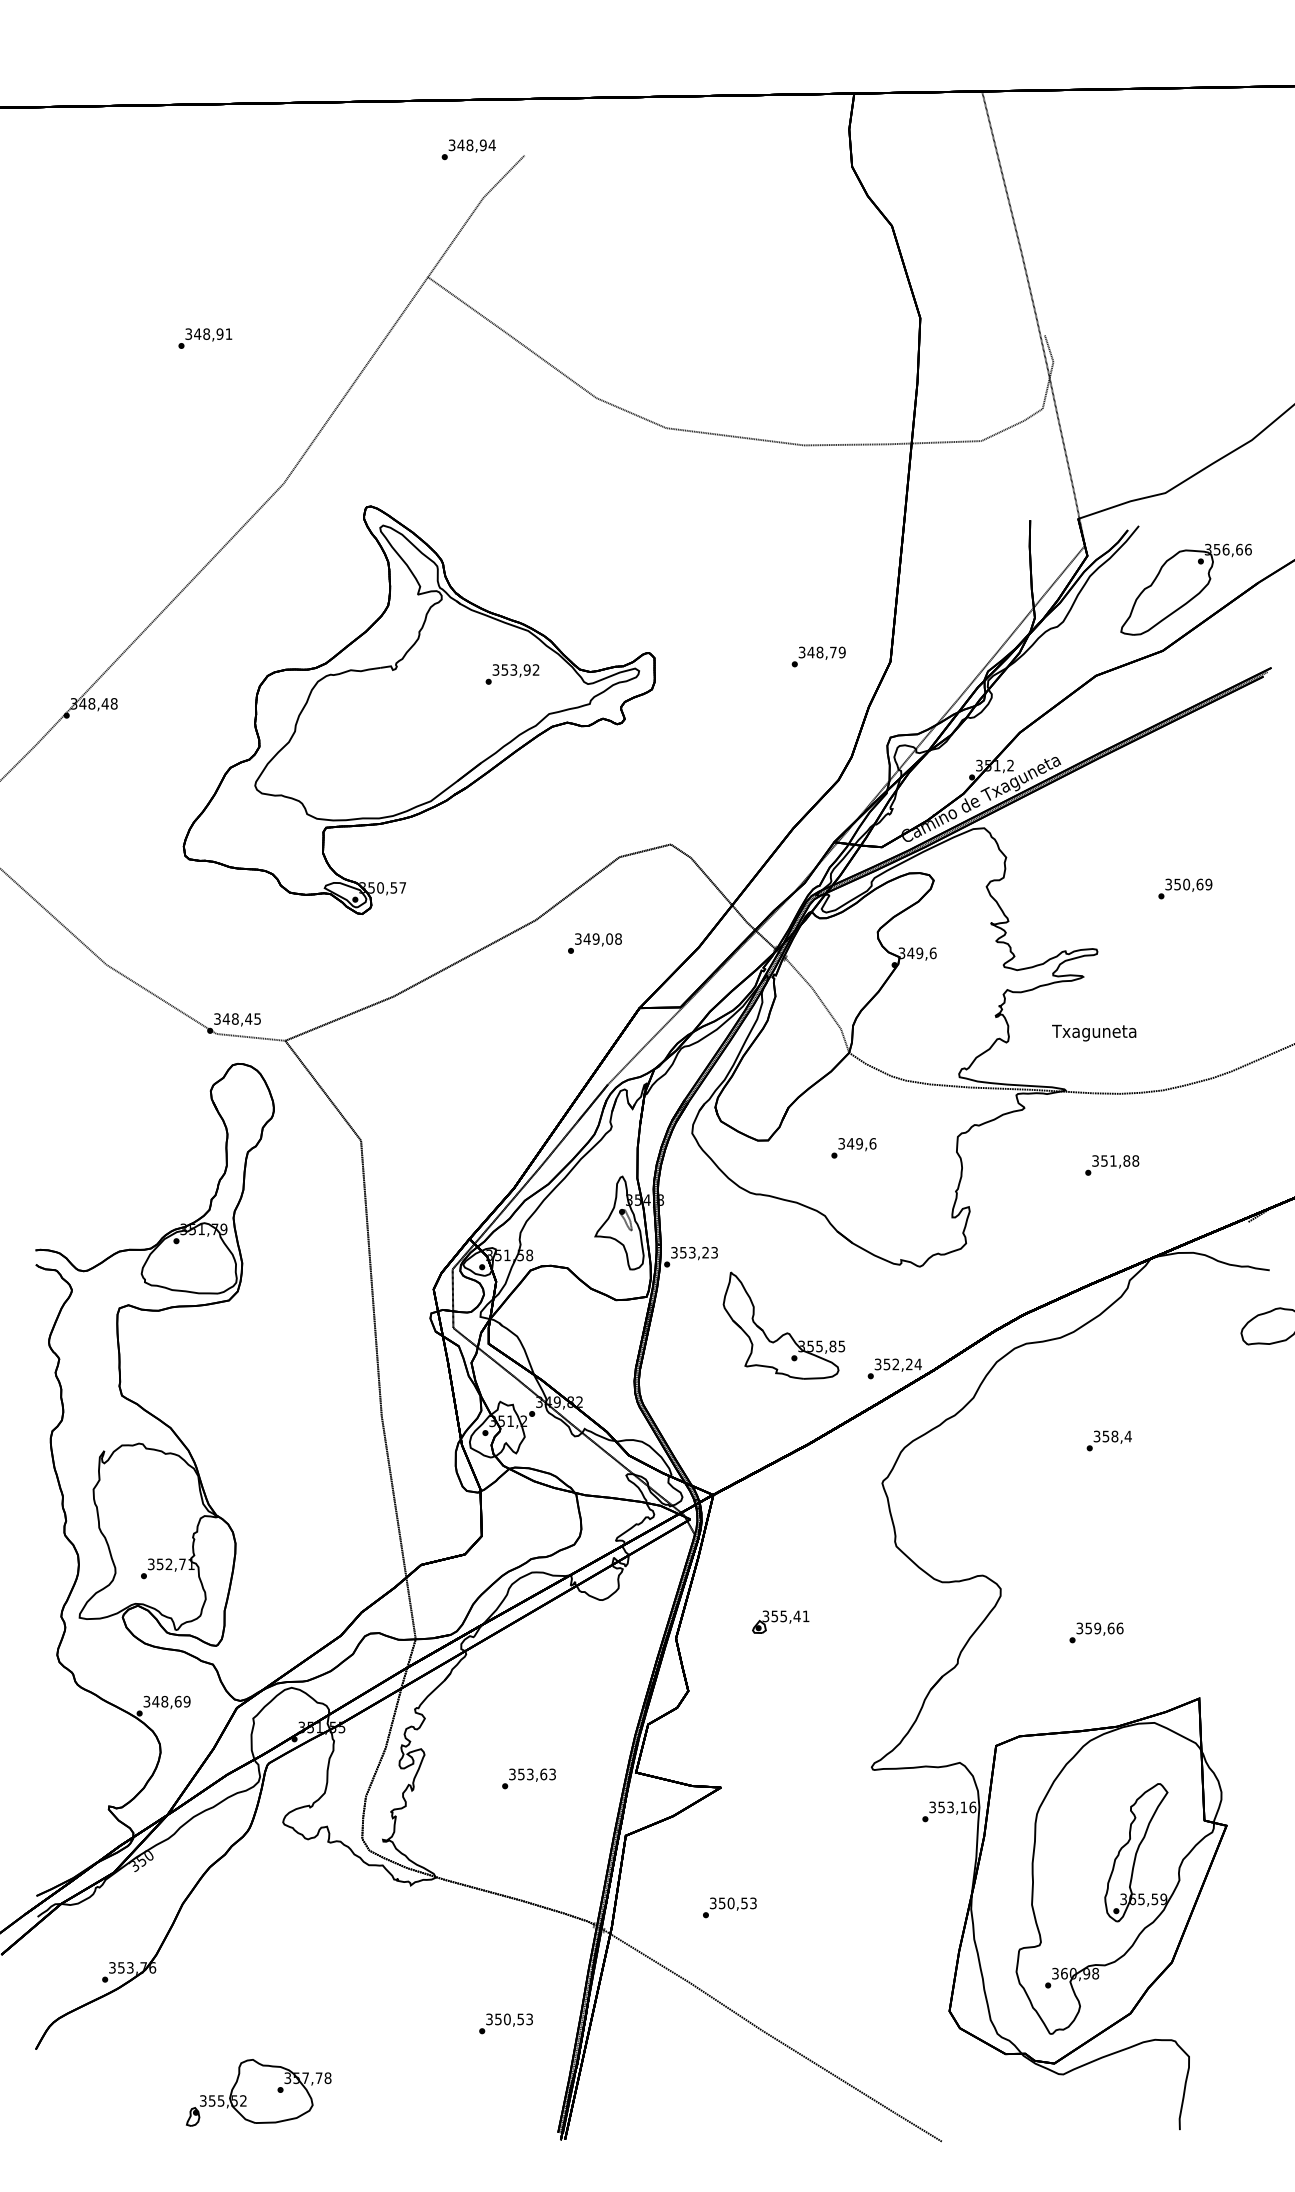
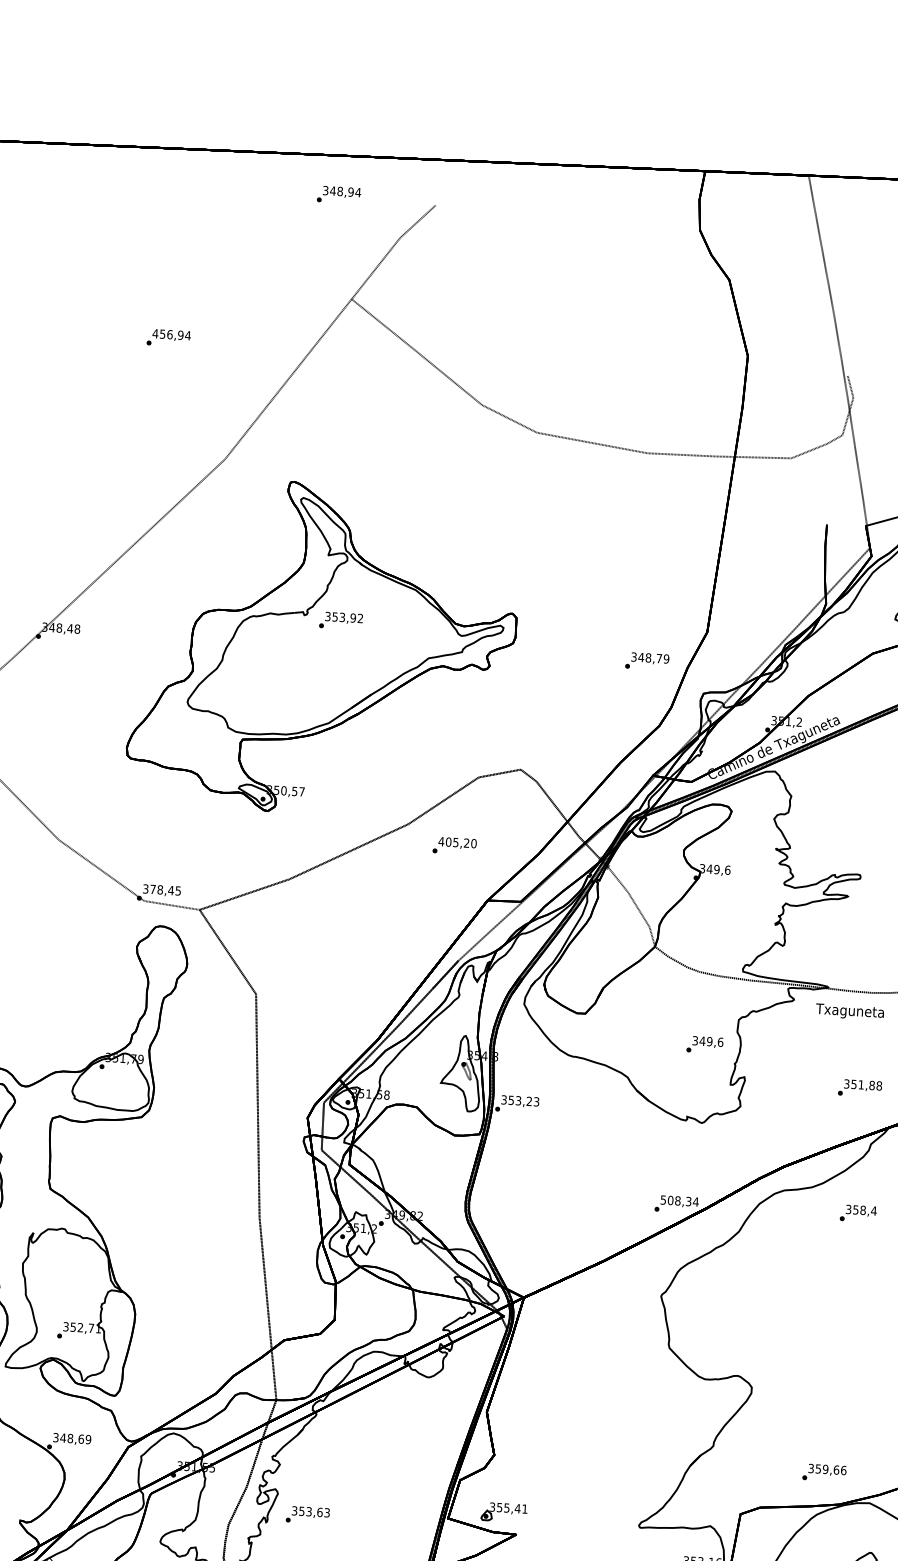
text: (468, 149) -> (338, 194), moved
text: (208, 333) -> (171, 334), 348,91 -> 456,94
text: (818, 656) -> (647, 661), moved
text: (512, 674) -> (341, 621), moved
text: (597, 938) -> (457, 842), 349,08 -> 405,20
text: (226, 1018) -> (153, 889), 348,45 -> 378,45
text: (1094, 1032) -> (850, 1011), moved
text: (853, 1148) -> (704, 1045), moved
text: (1112, 1165) -> (860, 1088), moved
part: (786, 1332) -> (590, 1169), removed
text: (893, 1364) -> (675, 1200), 352,24 -> 508,34
text: (1108, 1440) -> (857, 1213), moved
part: (780, 1621) -> (504, 1512), moved
text: (1096, 1632) -> (824, 1472), moved
text: (528, 1778) -> (307, 1514), moved

